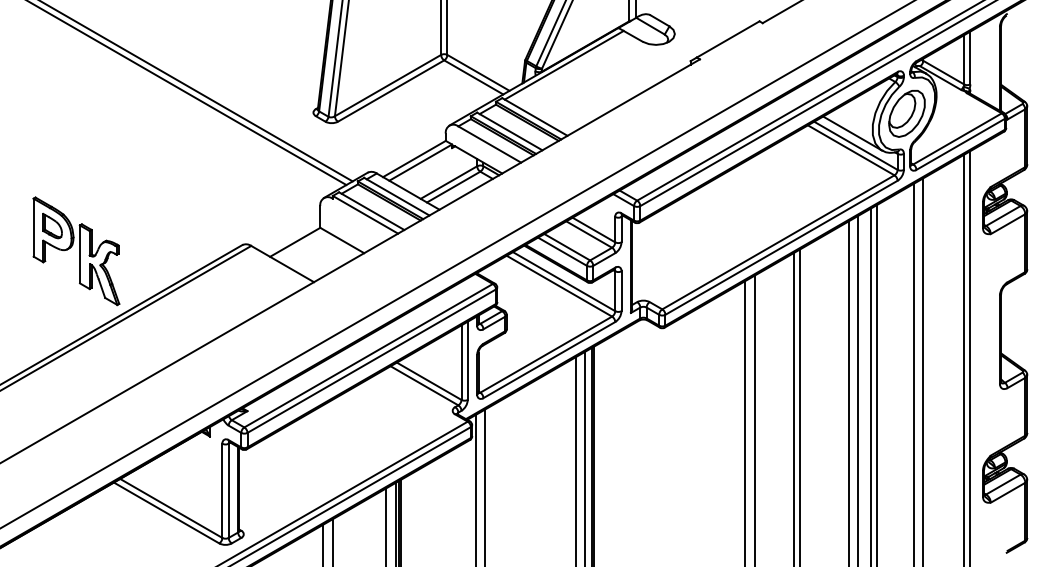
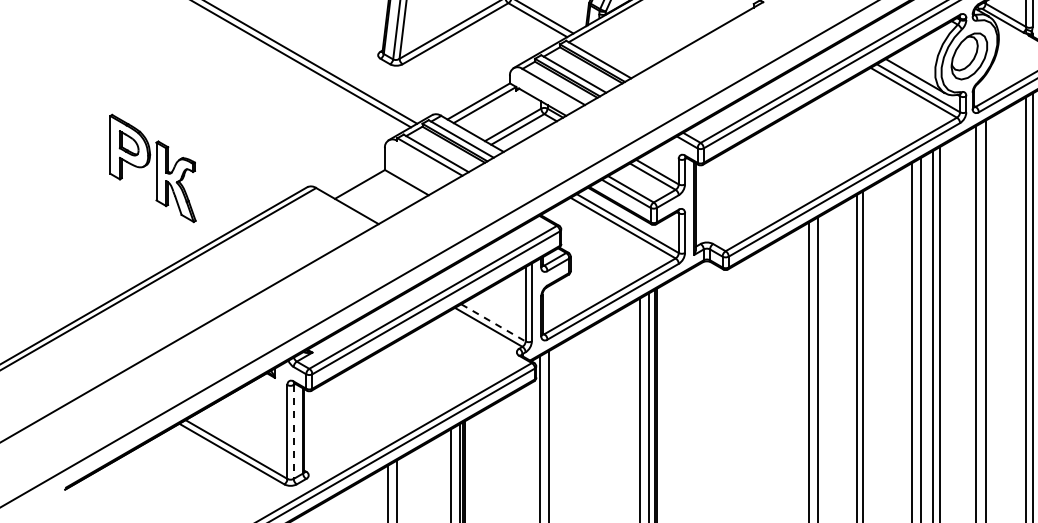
part: (76, 251) -> (153, 168), moved
line: (429, 381) -> (493, 323), solid -> dashed
line: (228, 491) -> (293, 432), solid -> dashed

